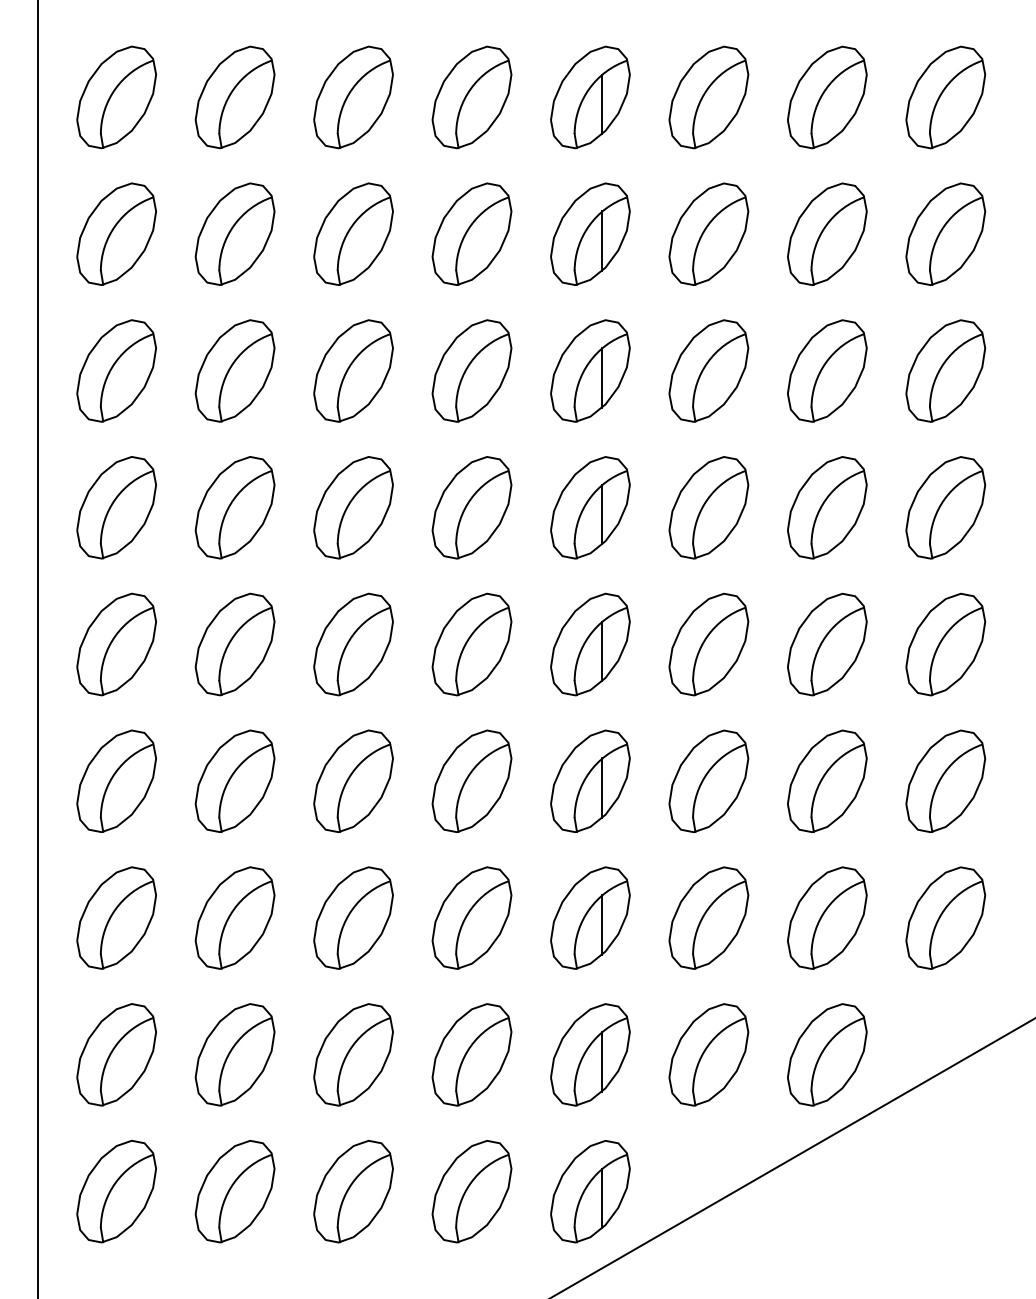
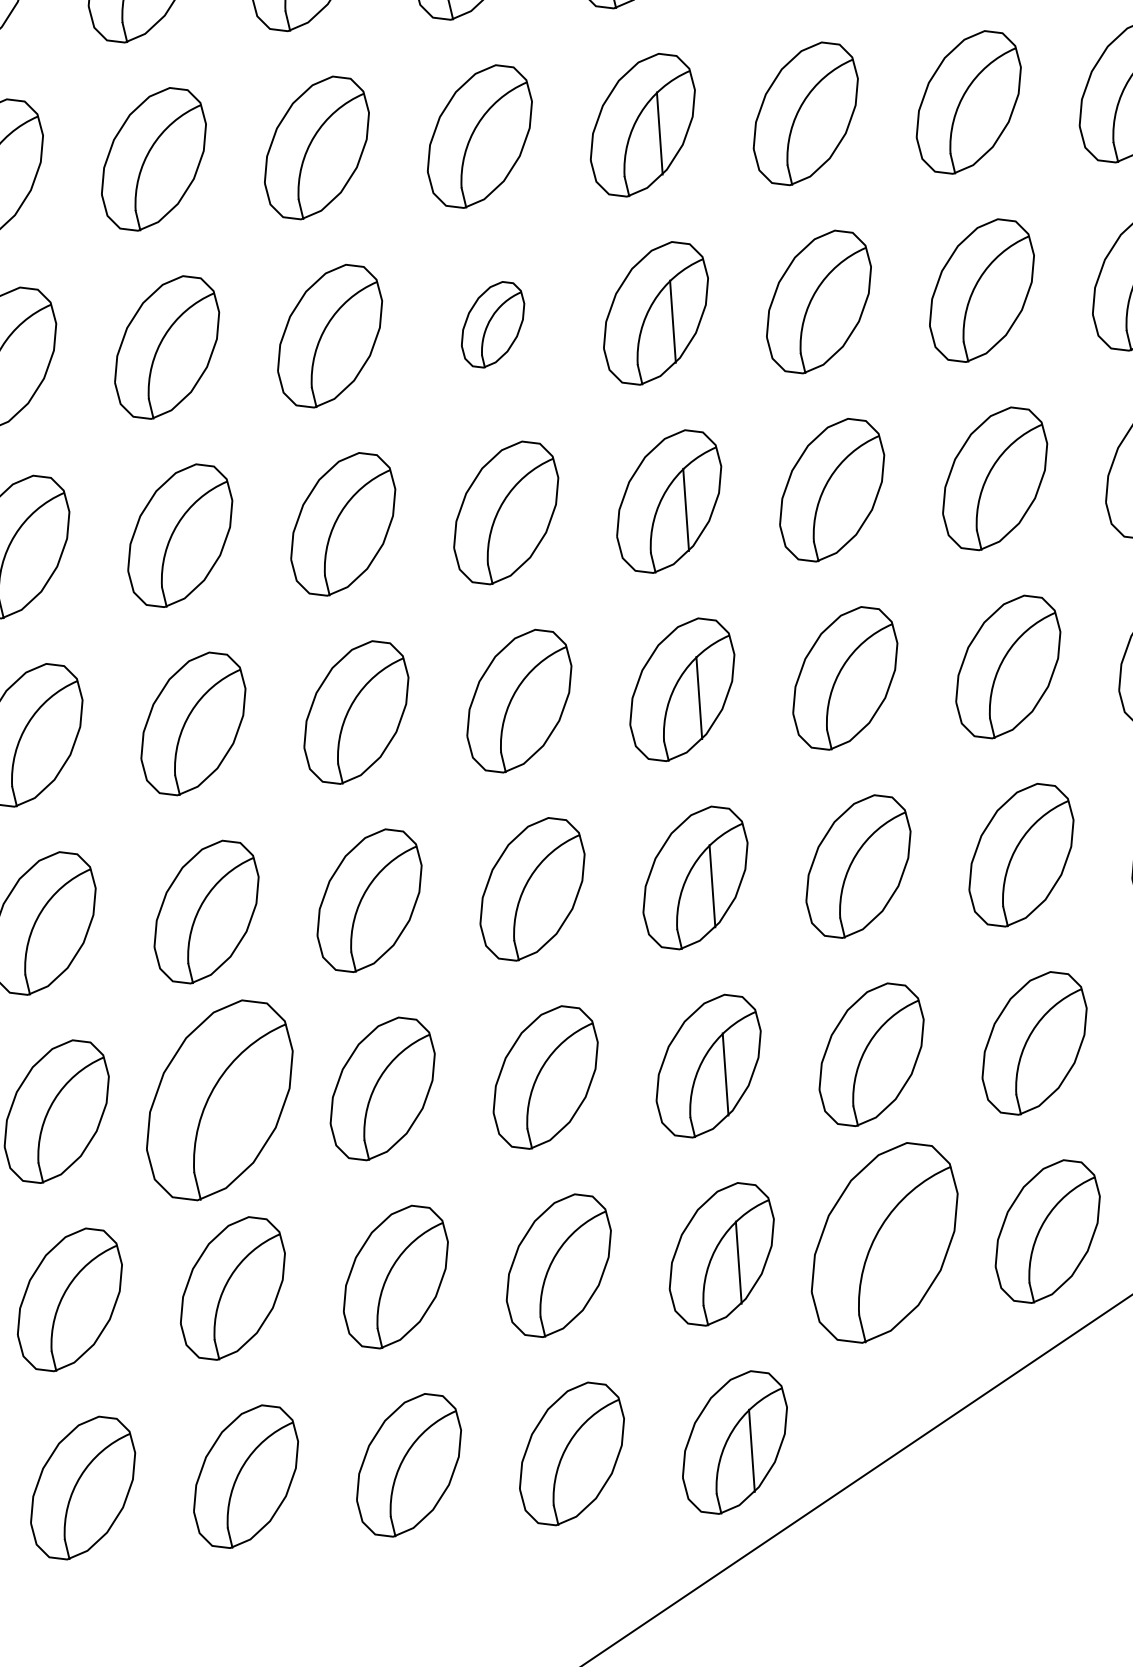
part: (471, 370) -> (492, 324), size x0.6
part: (234, 917) -> (218, 1099), size x1.4
part: (708, 1054) -> (884, 1242), size x1.4

